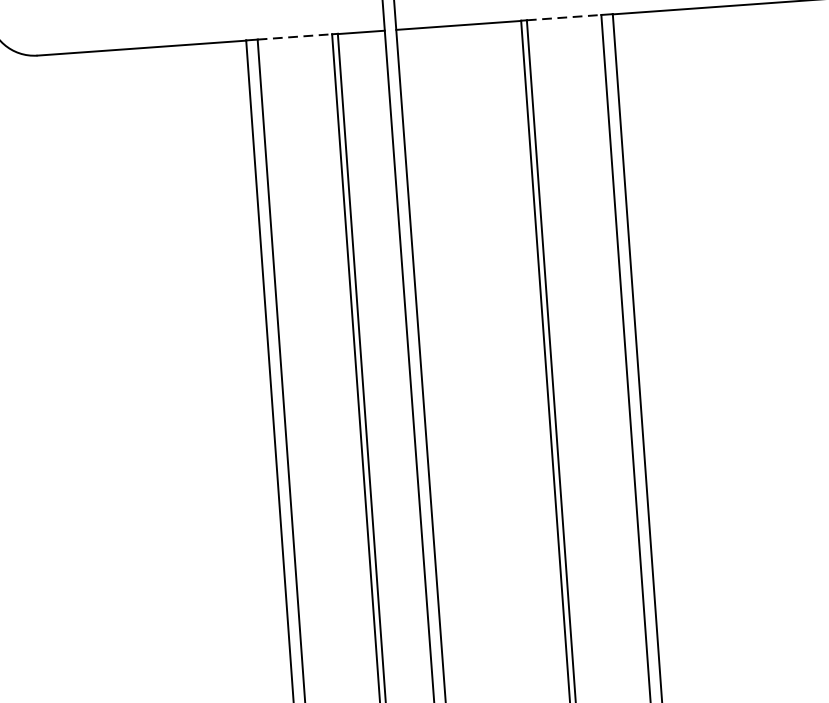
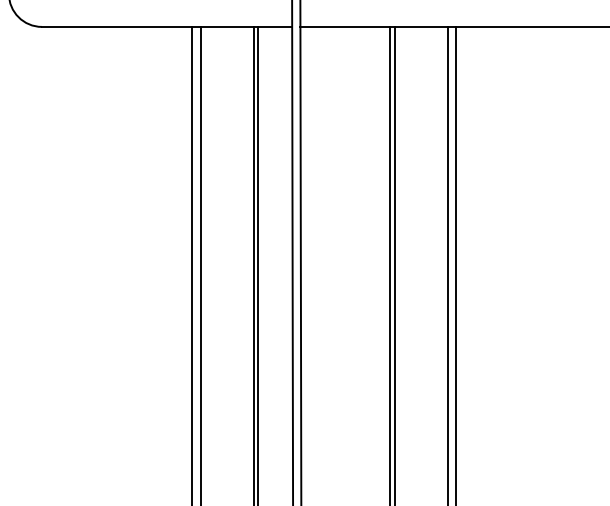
line: (564, 17) -> (421, 26), dashed -> solid
line: (295, 36) -> (227, 26), dashed -> solid

